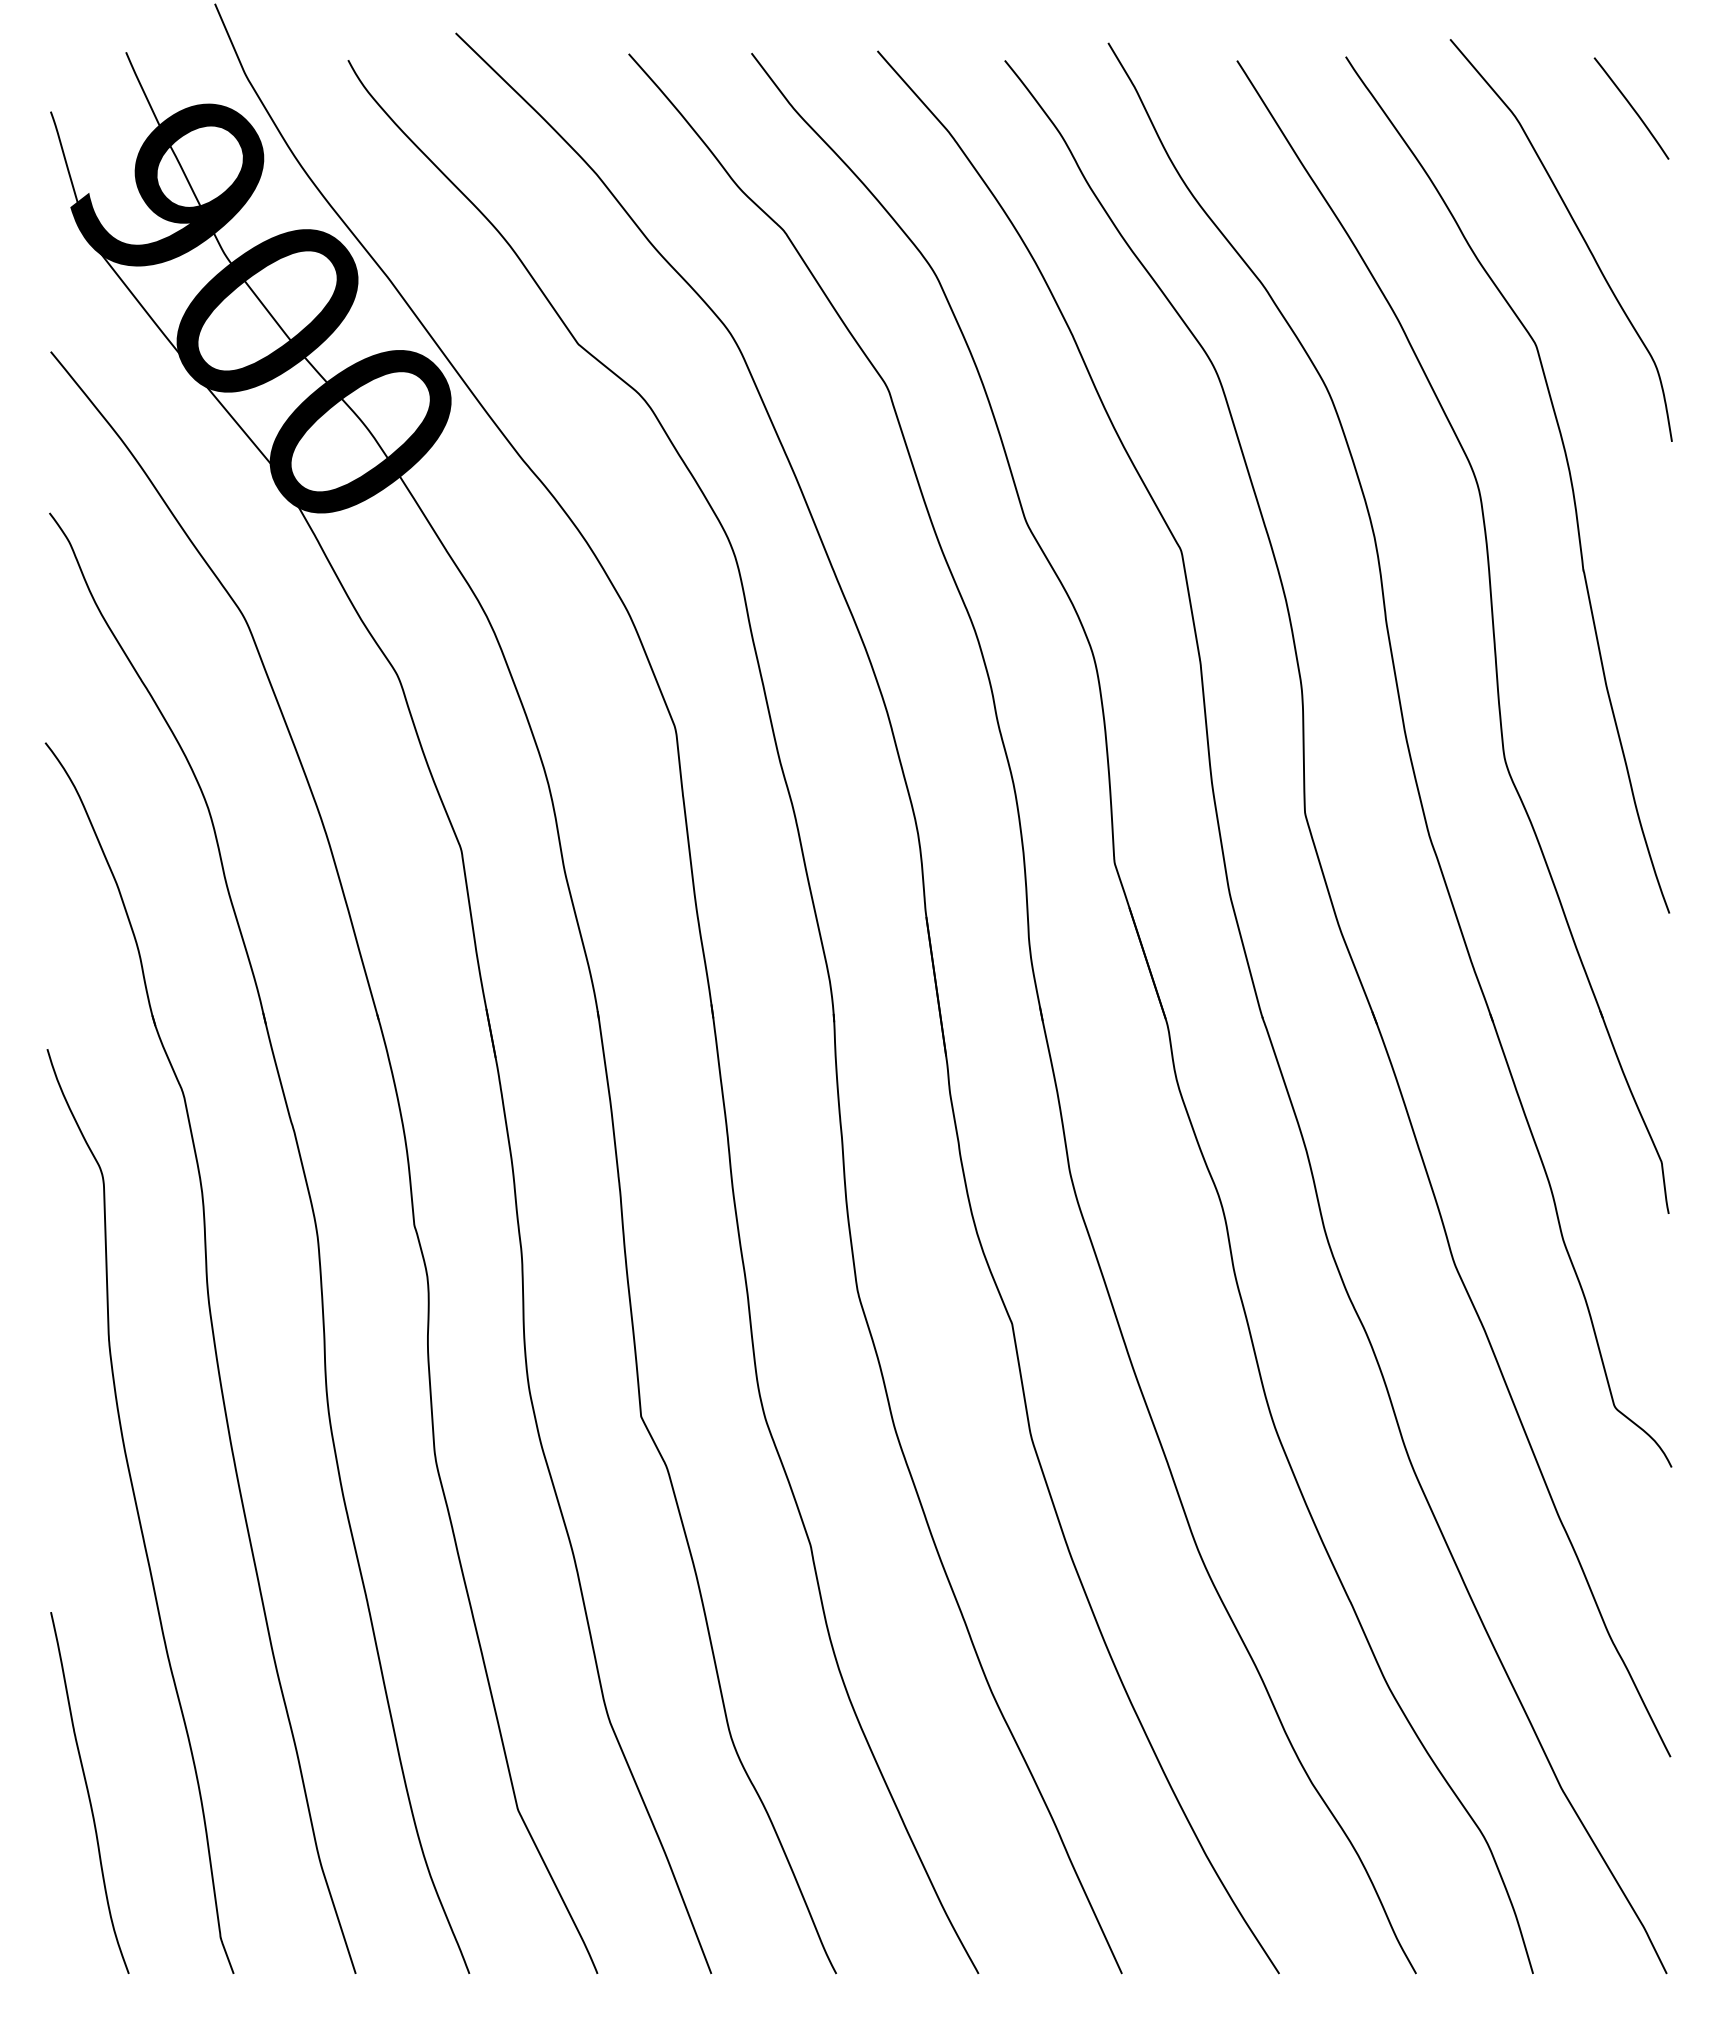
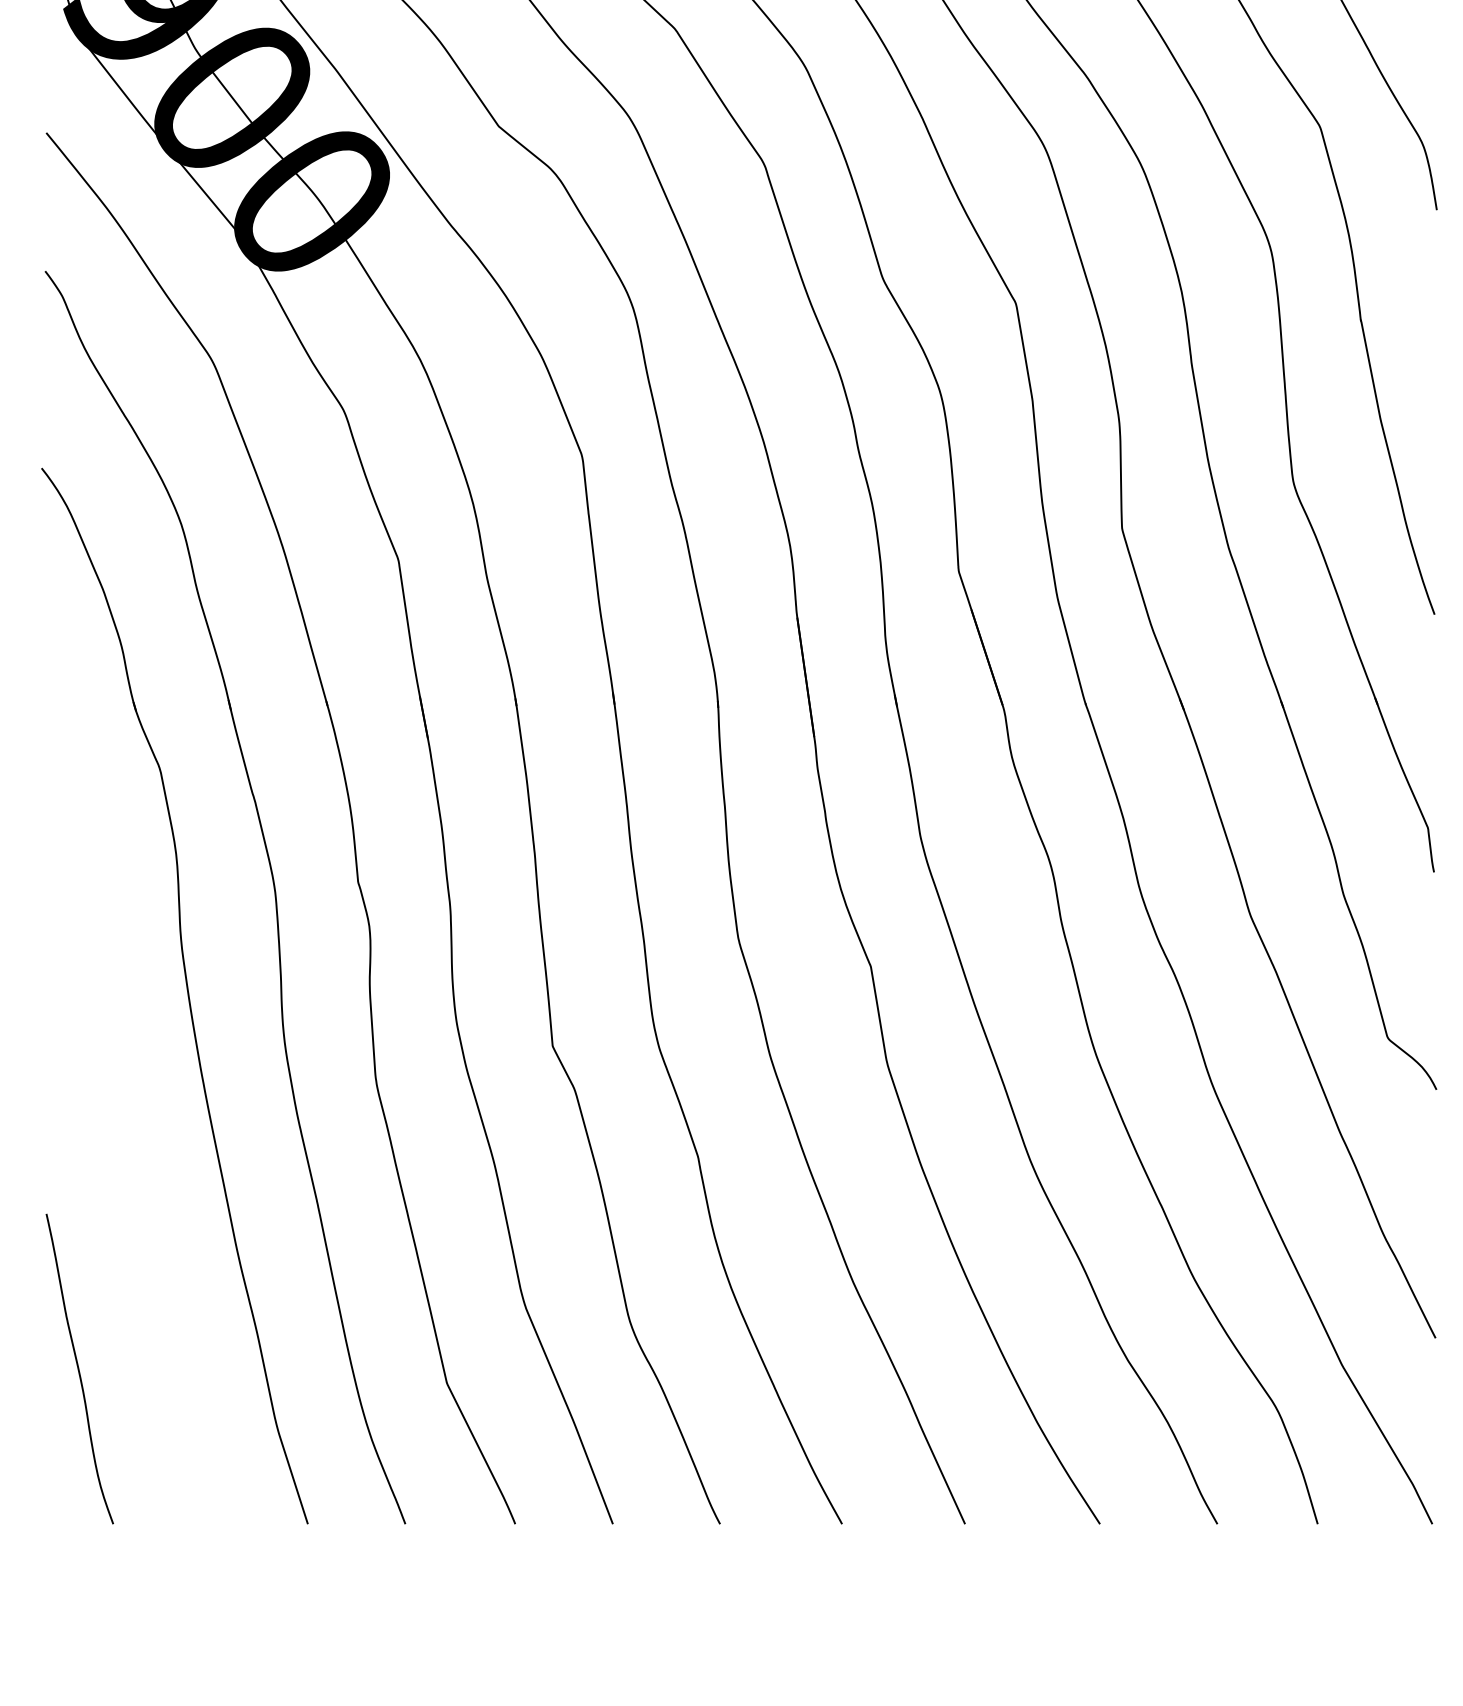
curve: (138, 1511) -> (121, 1127), removed

